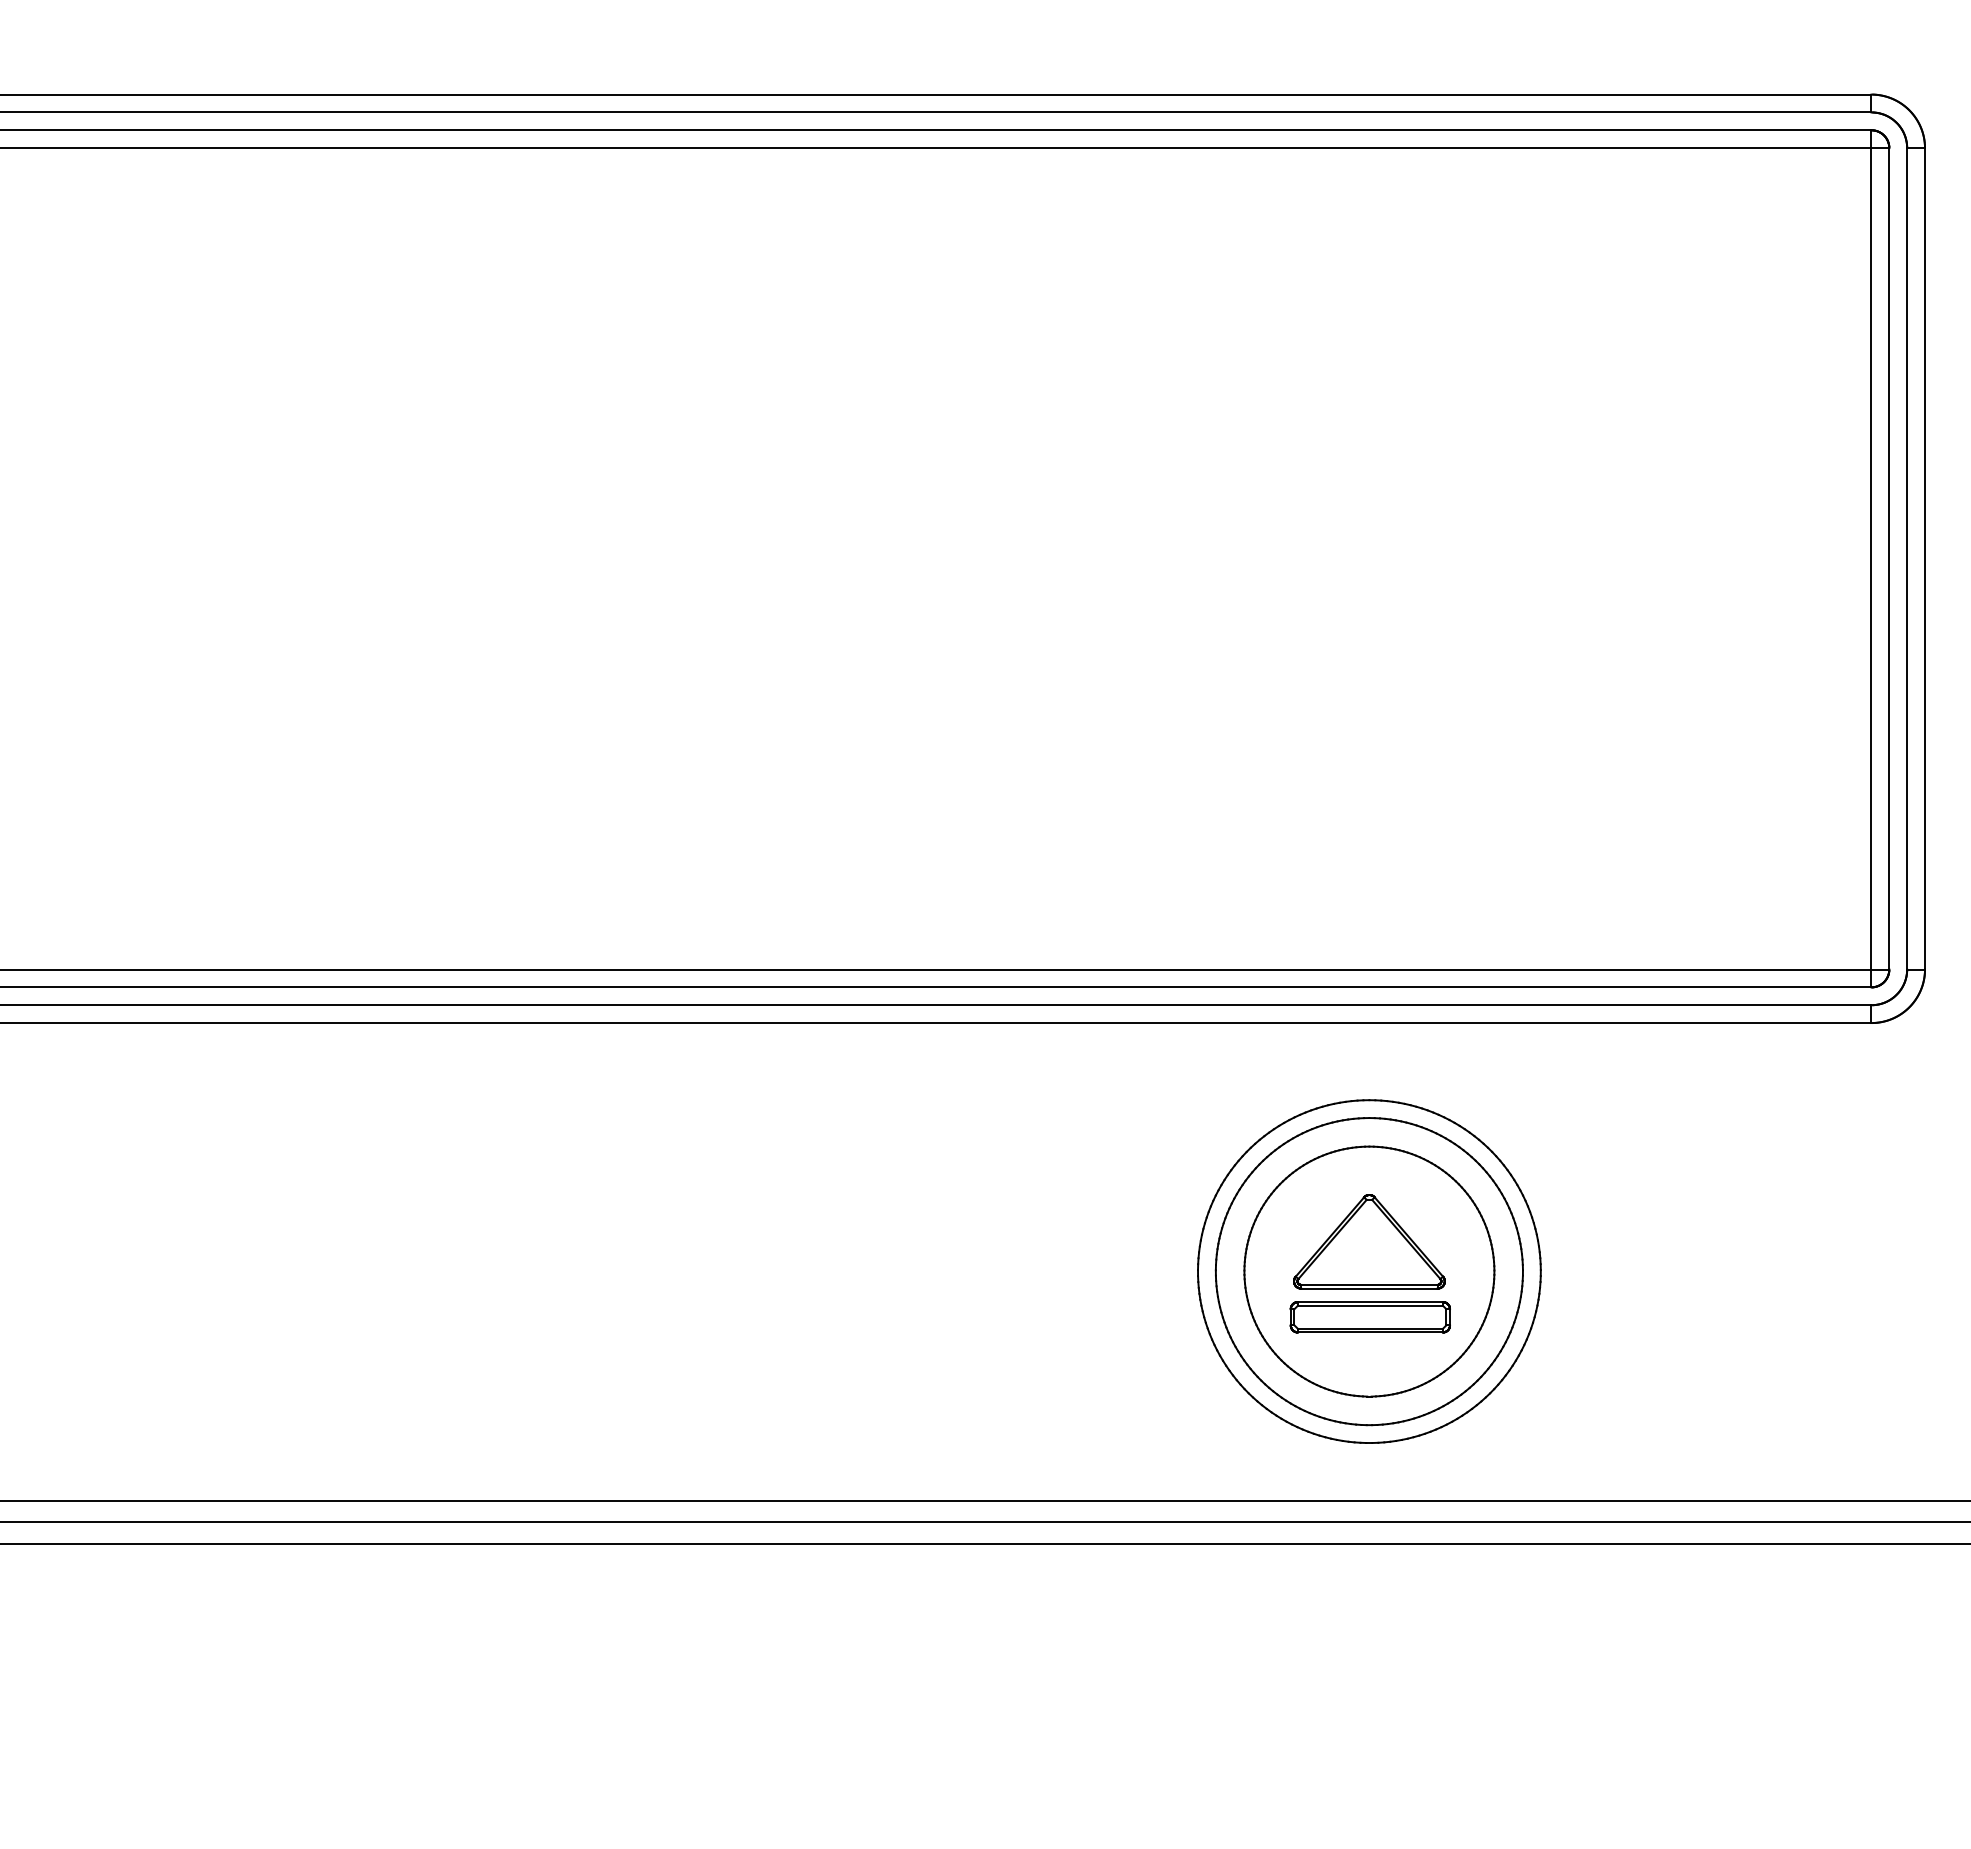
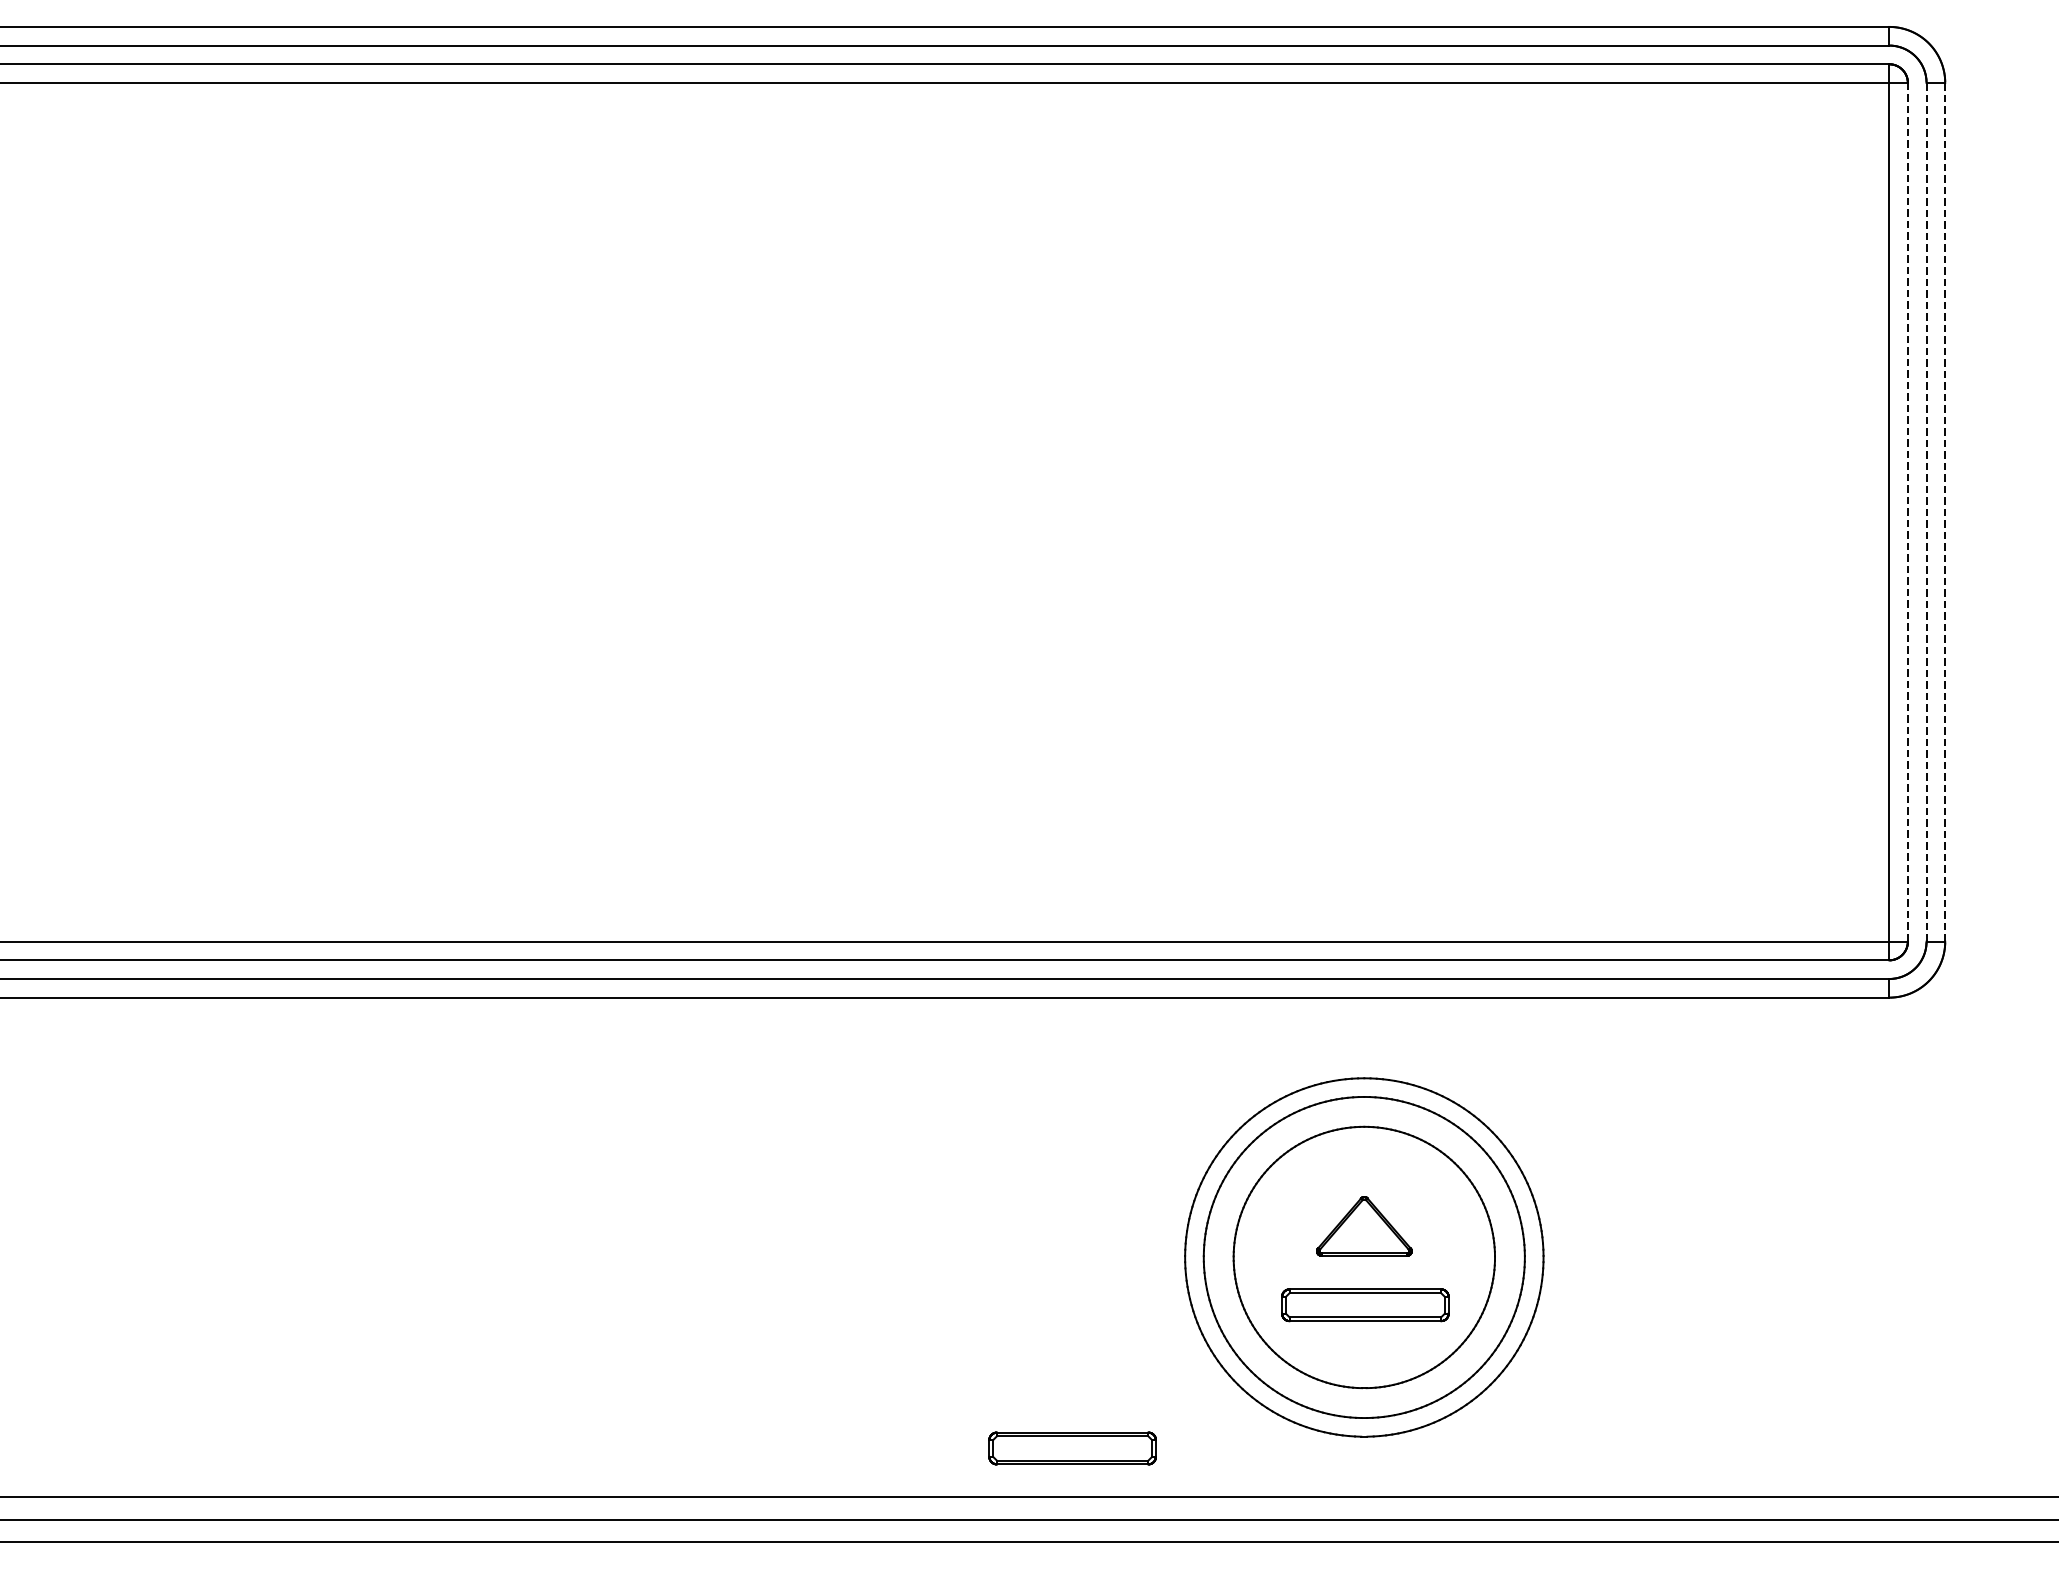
line: (1889, 558) -> (1908, 511), solid -> dashed
line: (1907, 558) -> (1926, 511), solid -> dashed
line: (1925, 558) -> (1945, 511), solid -> dashed
part: (1369, 1241) -> (1364, 1226), size x0.6
part: (1089, 1454) -> (1071, 1448), added

